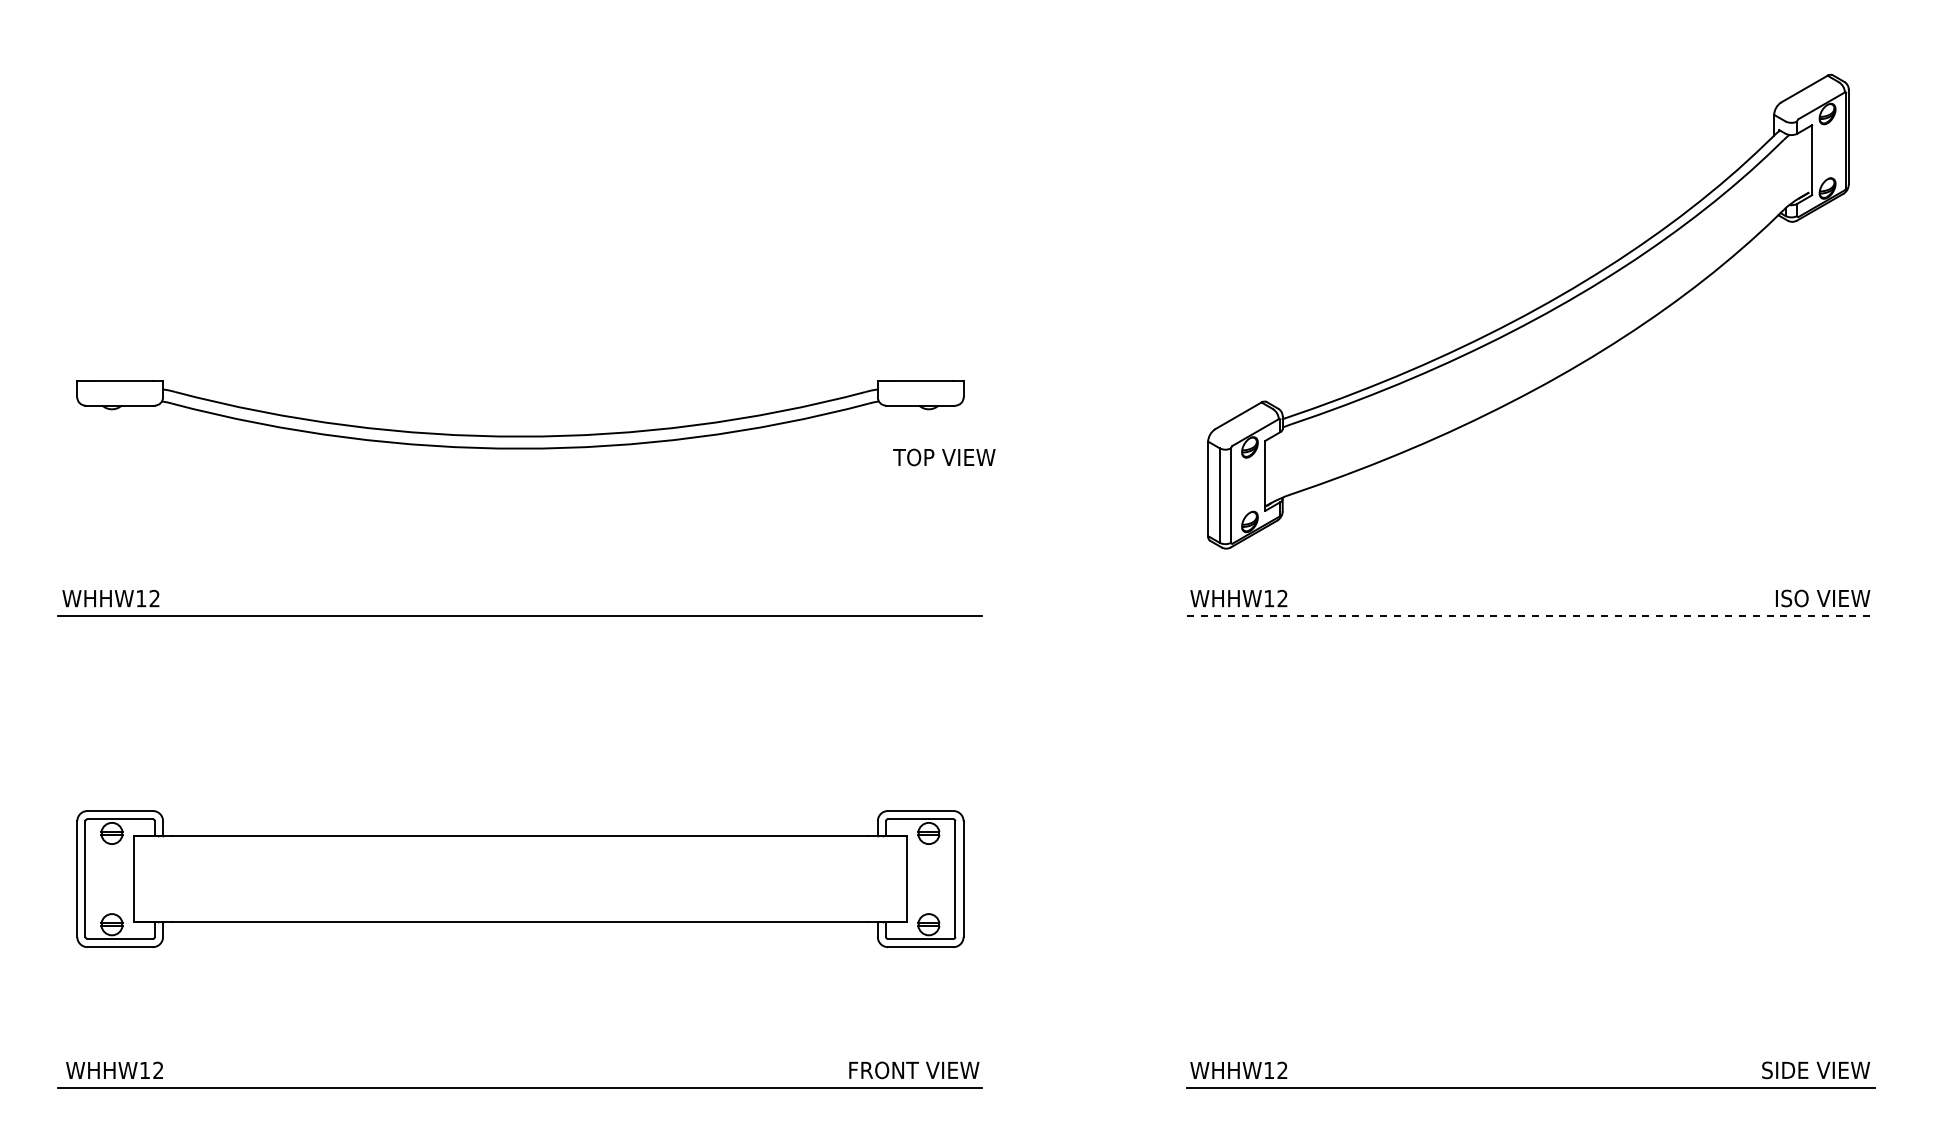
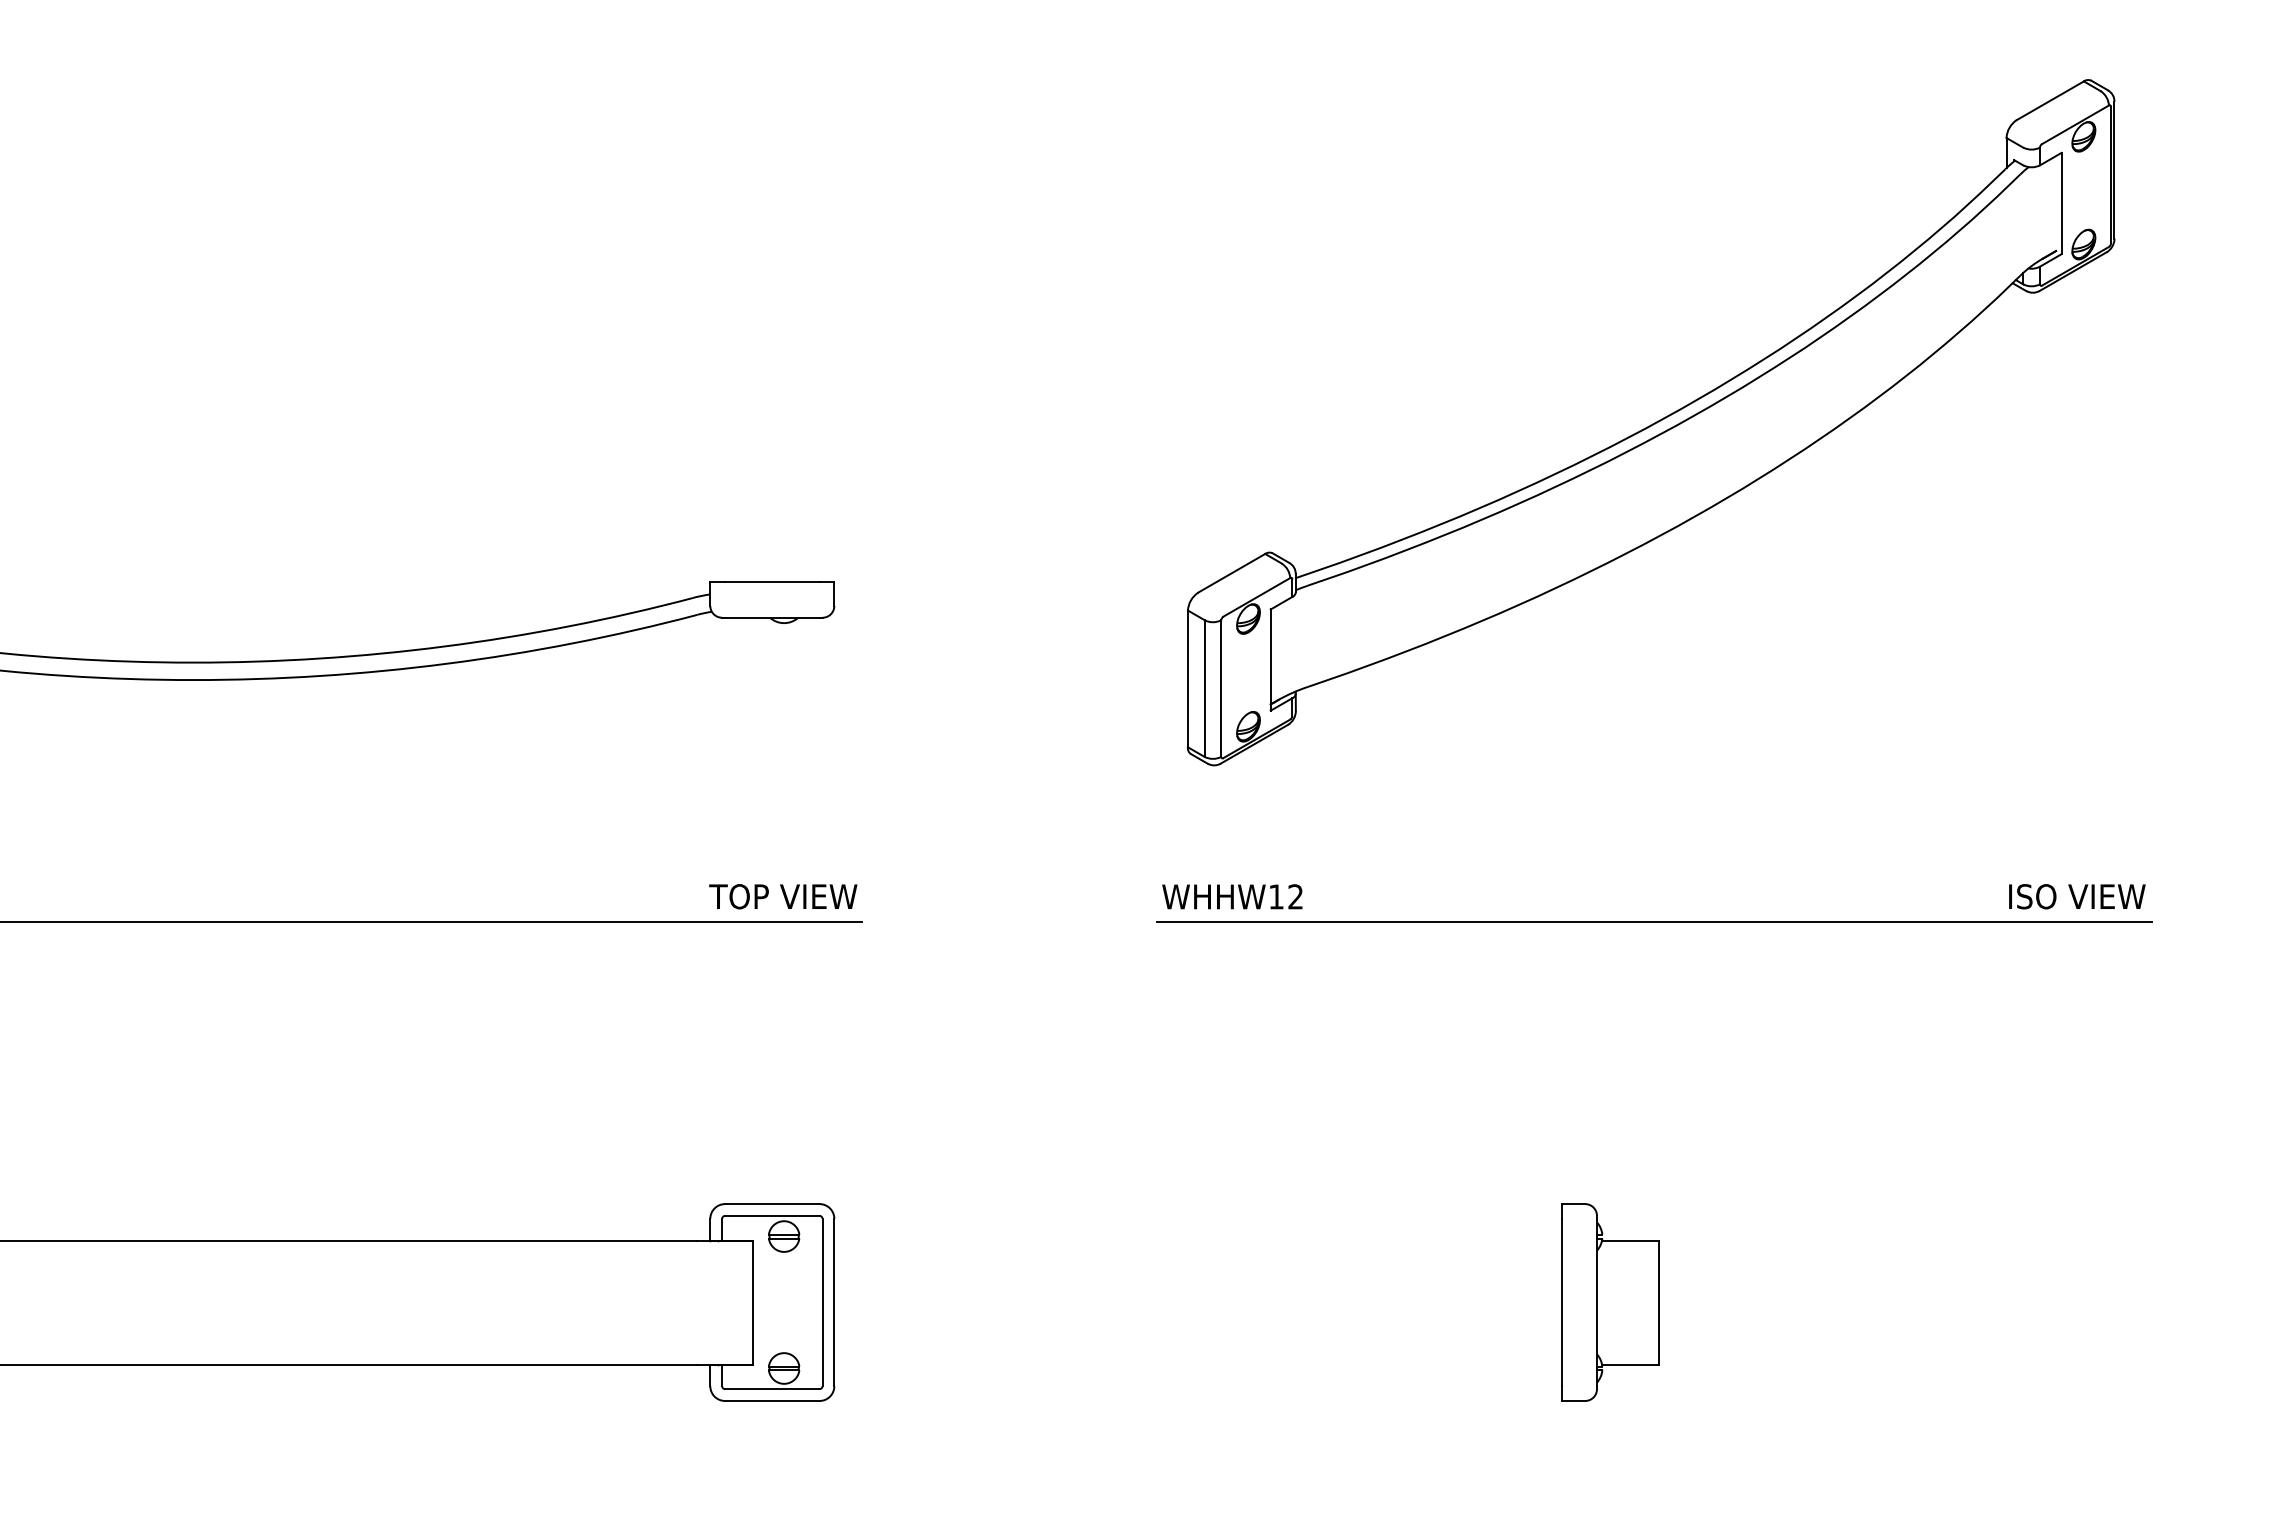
part: (1528, 311) -> (1651, 422), moved
text: (944, 457) -> (783, 896), moved
line: (1531, 615) -> (1655, 921), dashed -> solid
part: (1499, 878) -> (1609, 1301), added

